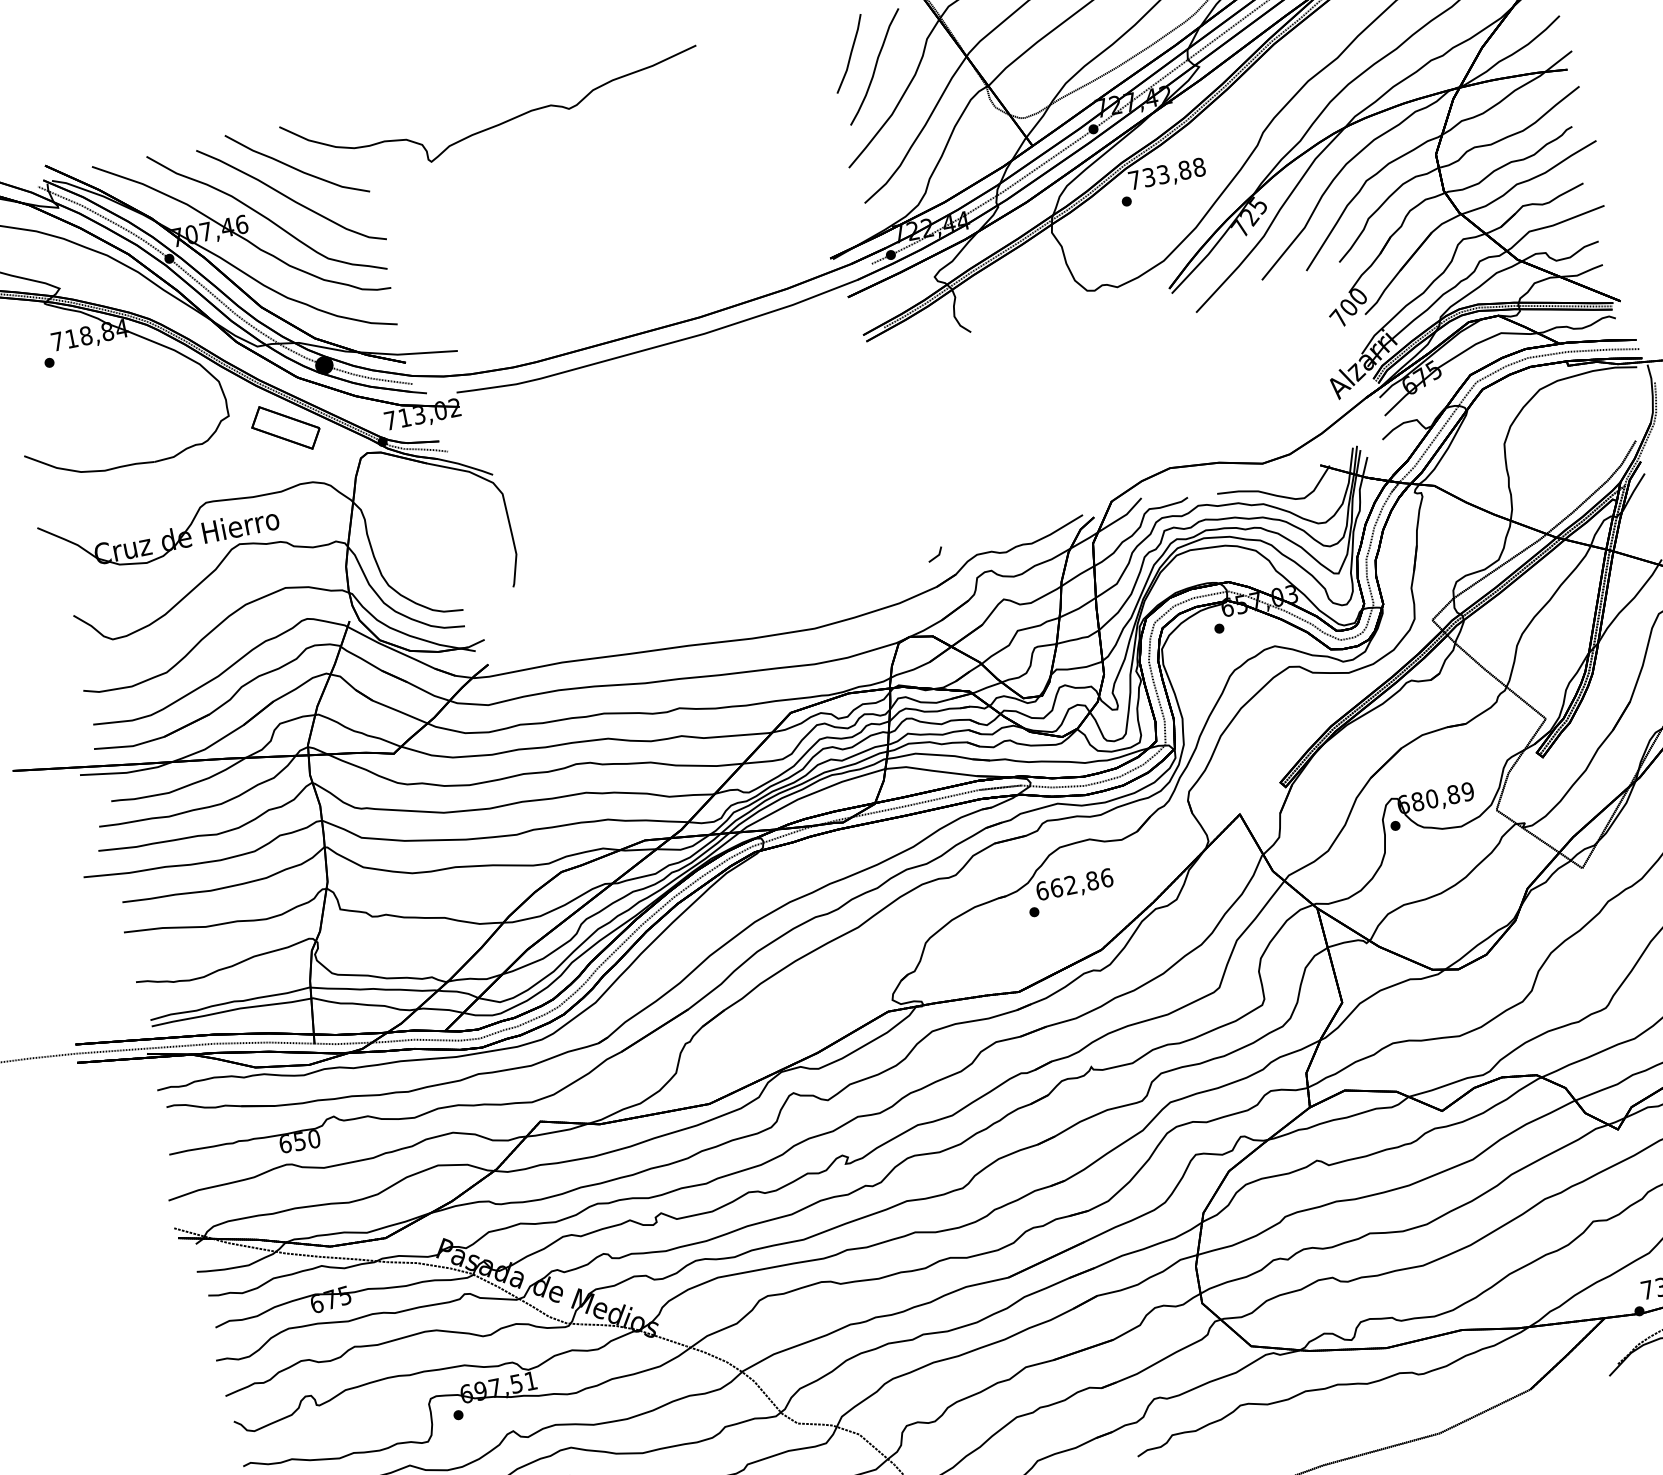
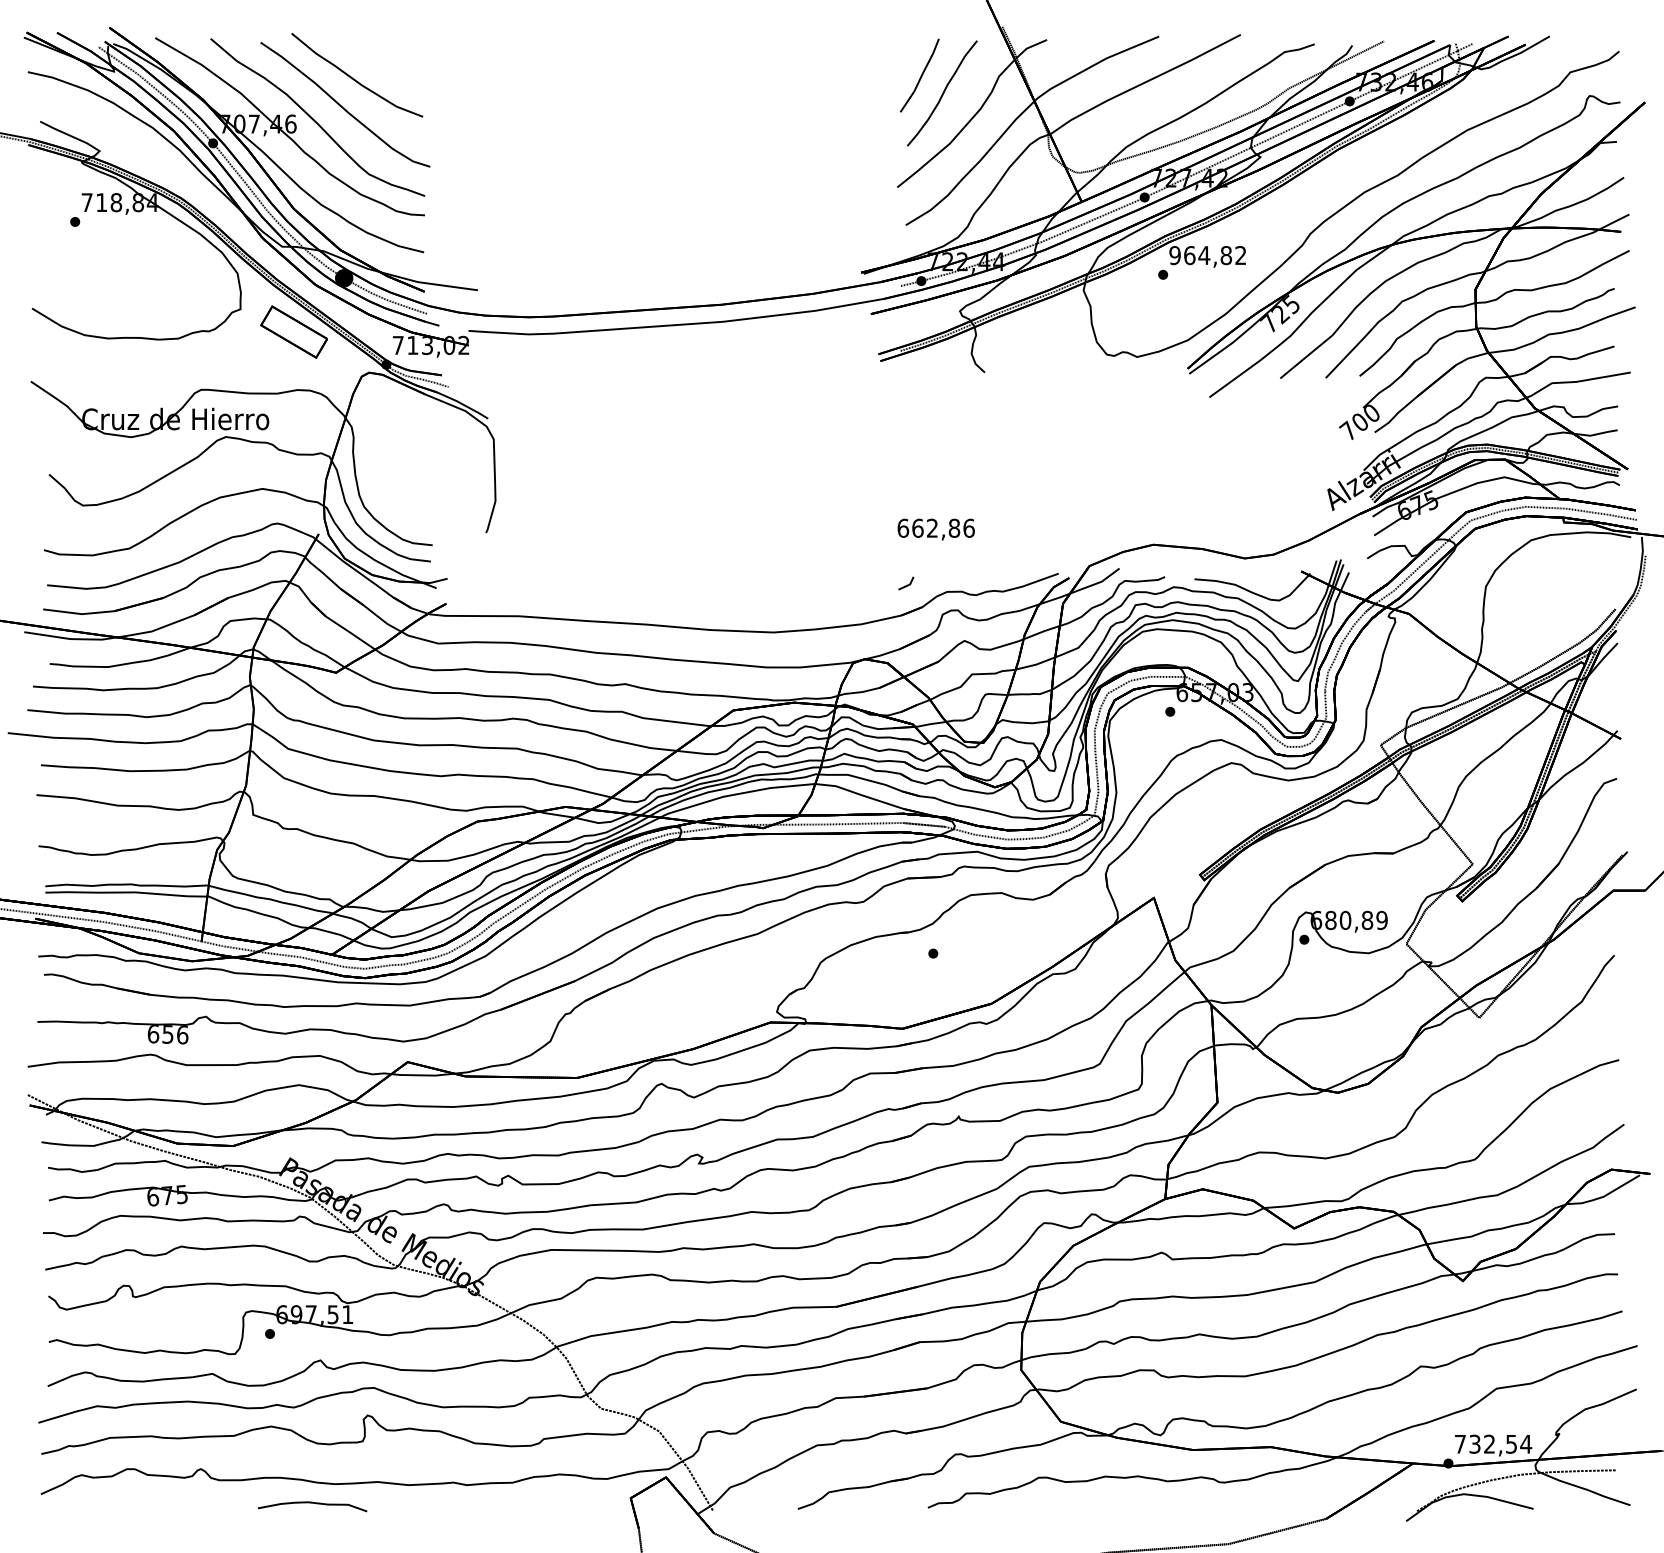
part: (497, 123) -> (561, 75), removed
text: (1166, 173) -> (1207, 255), 733,88 -> 964,82
text: (1074, 885) -> (935, 529), moved
text: (314, 1139) -> (182, 1035), 650 -> 656

